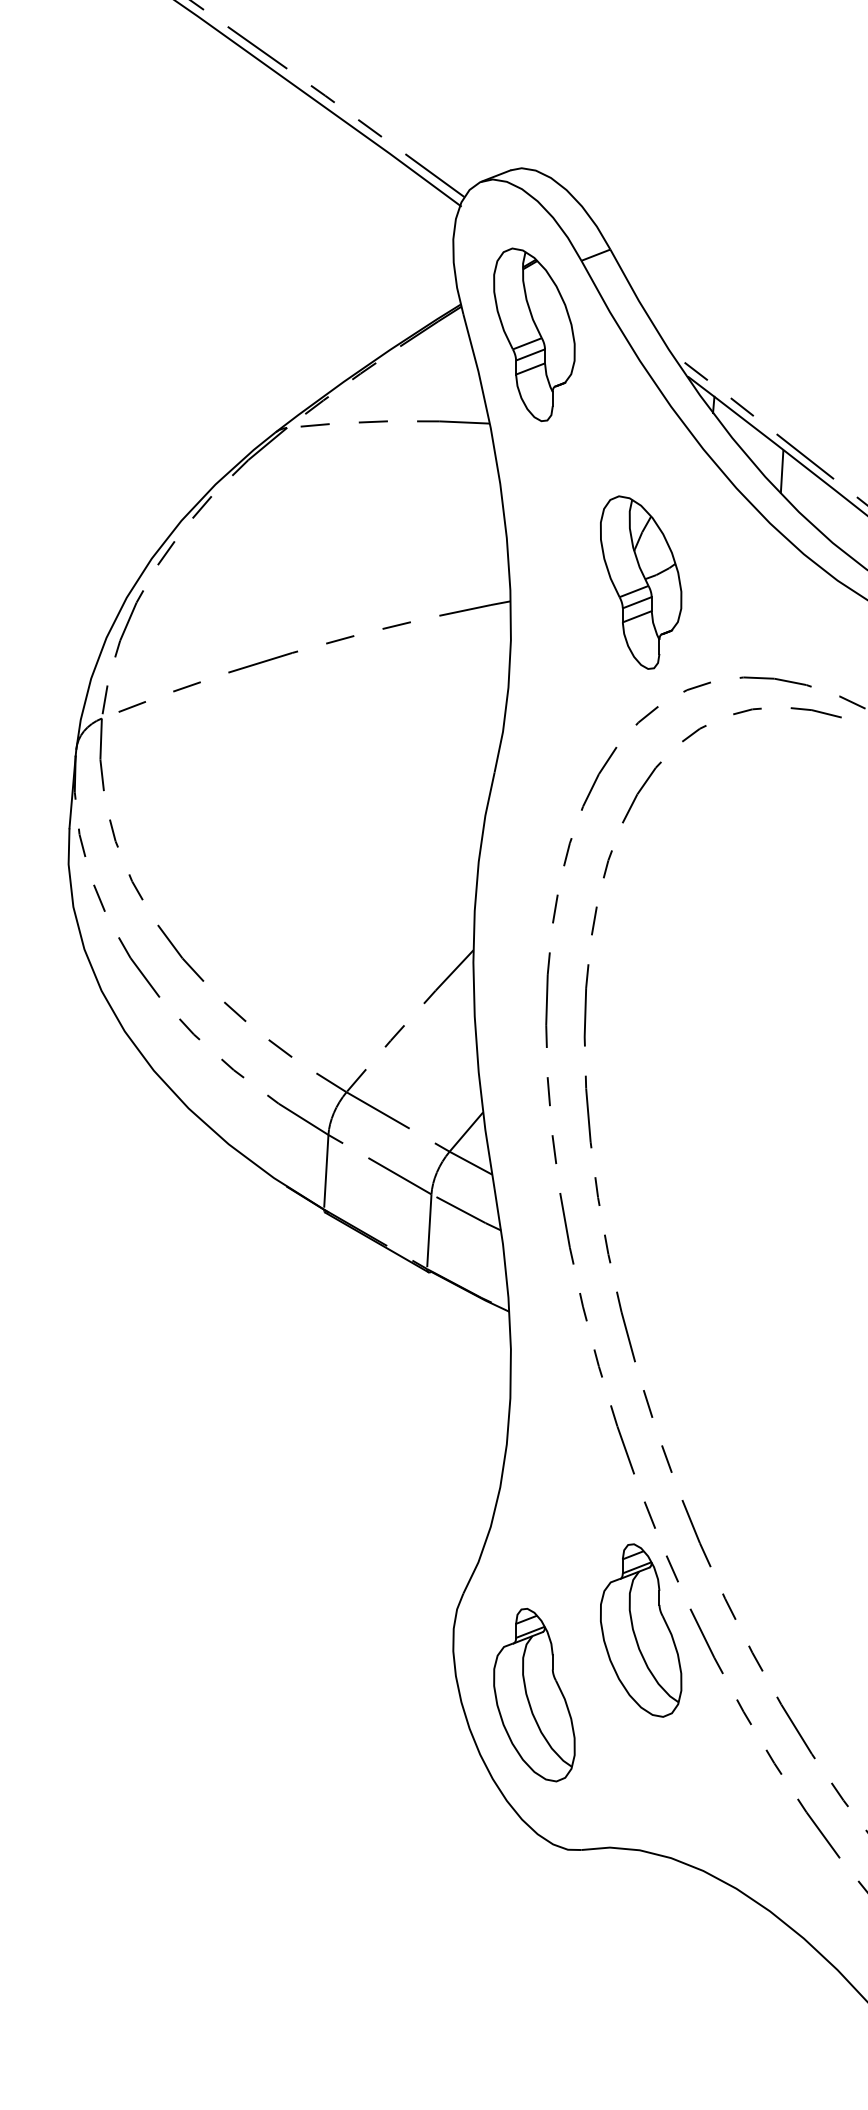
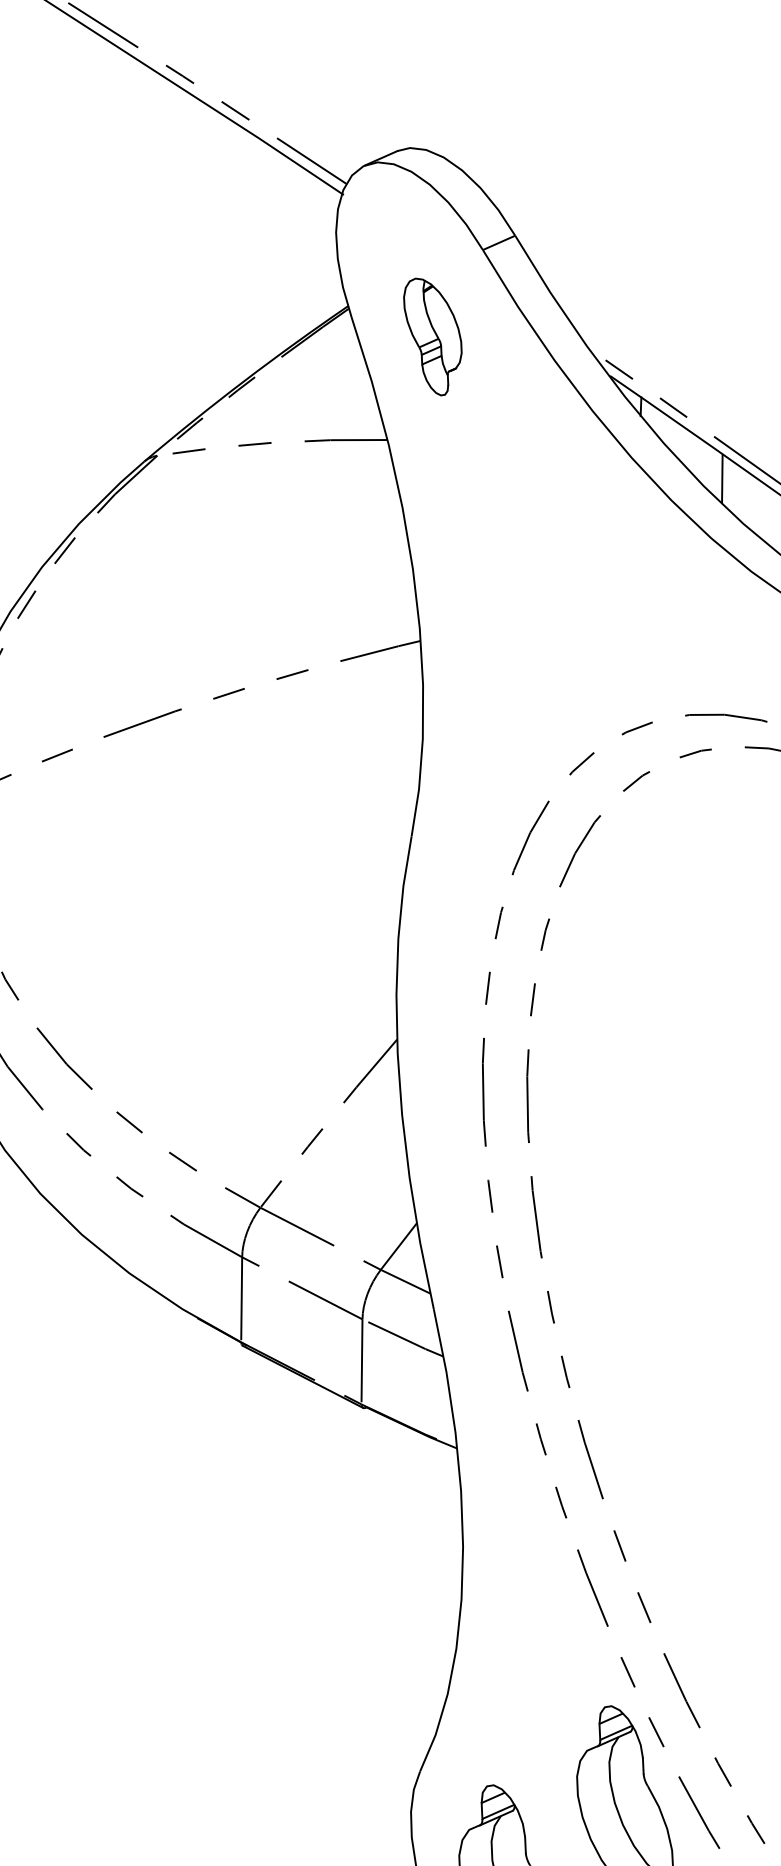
part: (534, 334) -> (433, 336), size x0.6
part: (641, 582) -> (568, 612), removed

